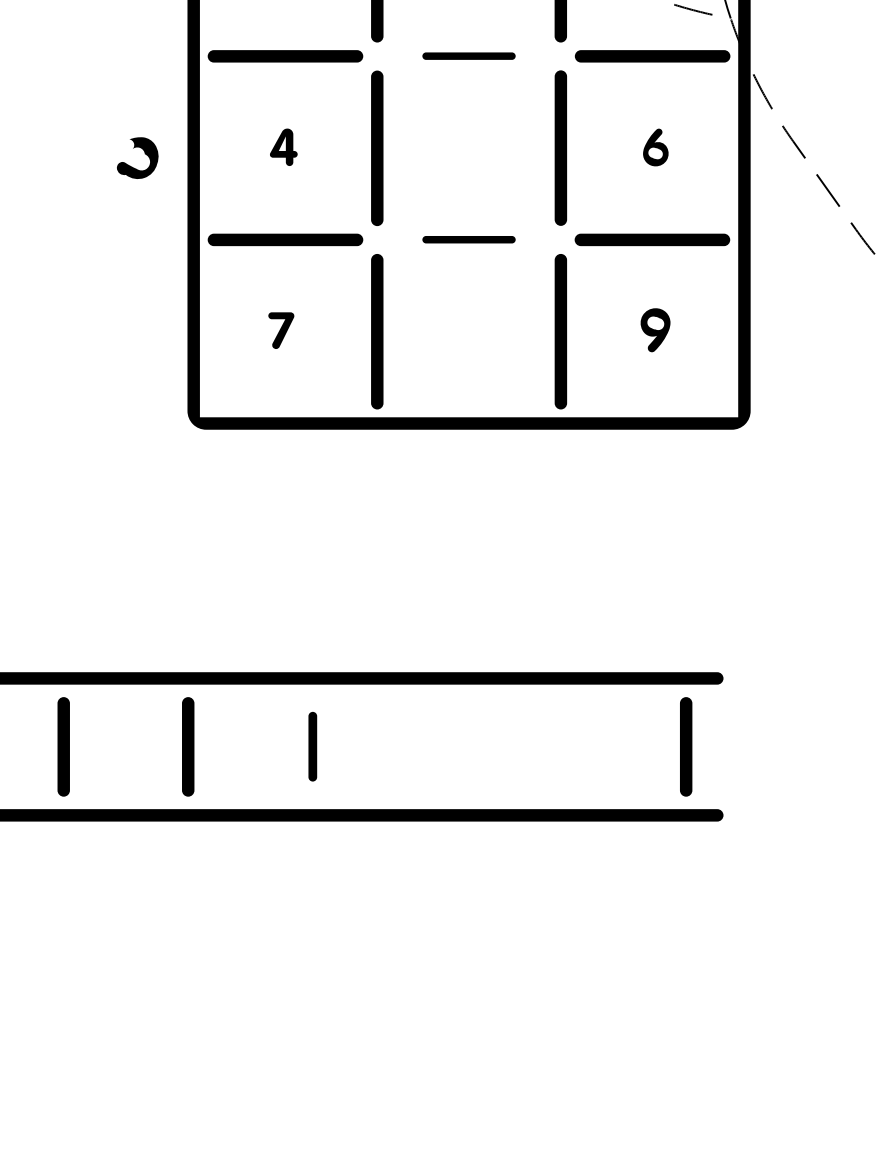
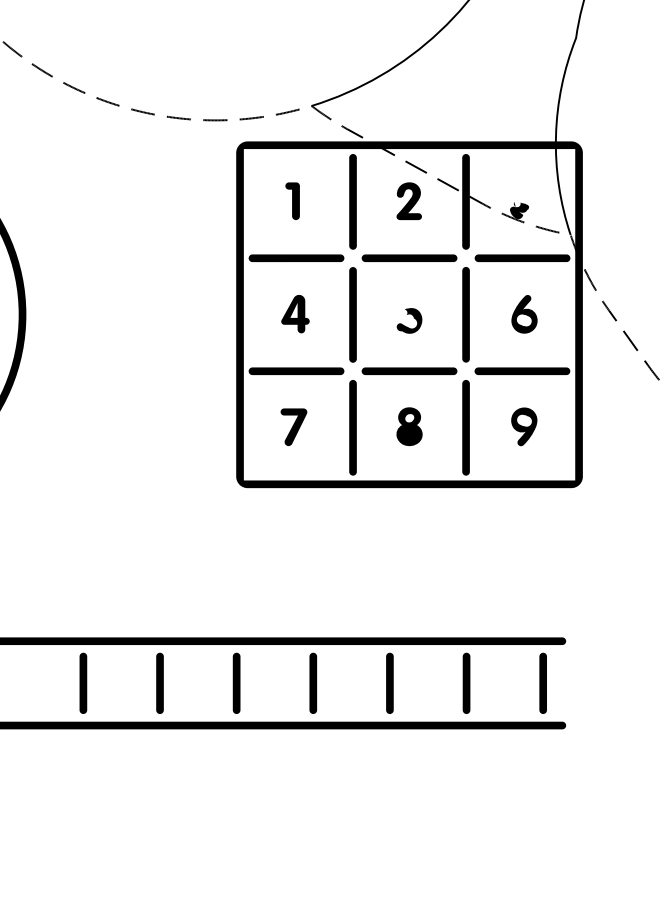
part: (468, 55) -> (409, 257), size x1.67
part: (283, 147) -> (295, 314), size x1.67
part: (655, 147) -> (524, 314), size x1.67
part: (137, 157) -> (409, 320), moved
part: (468, 238) -> (409, 370), size x1.67
part: (280, 329) -> (293, 426), size x1.67
part: (468, 329) -> (409, 426), added
part: (655, 329) -> (524, 426), size x1.43
part: (313, 745) -> (313, 682), size x1.43
fill: (436, 747) -> (389, 683), added
fill: (561, 747) -> (466, 683), added

